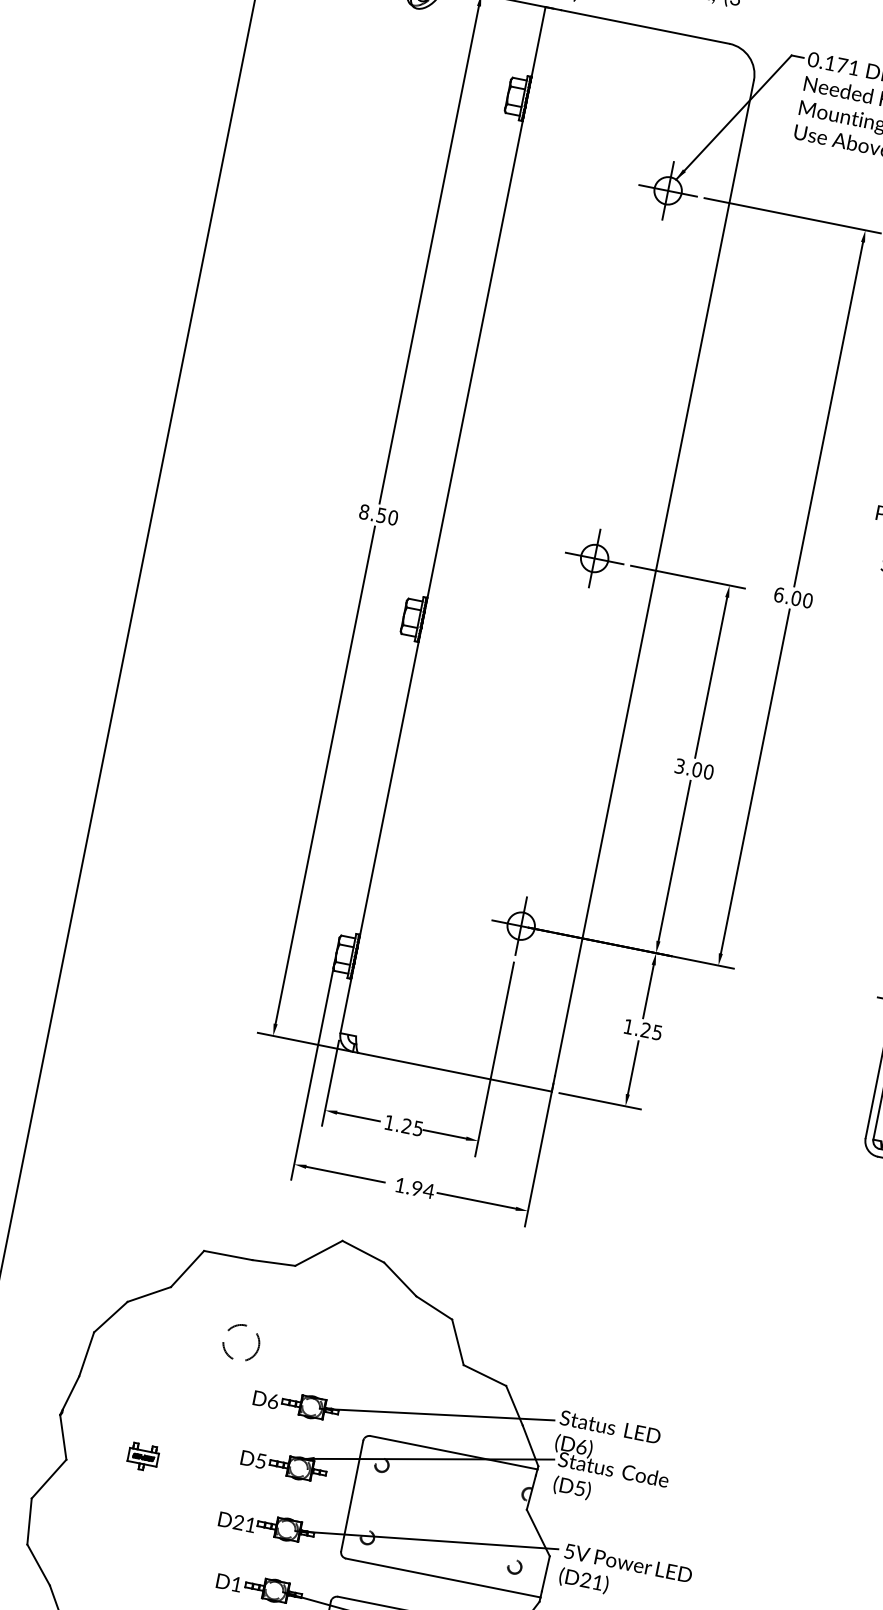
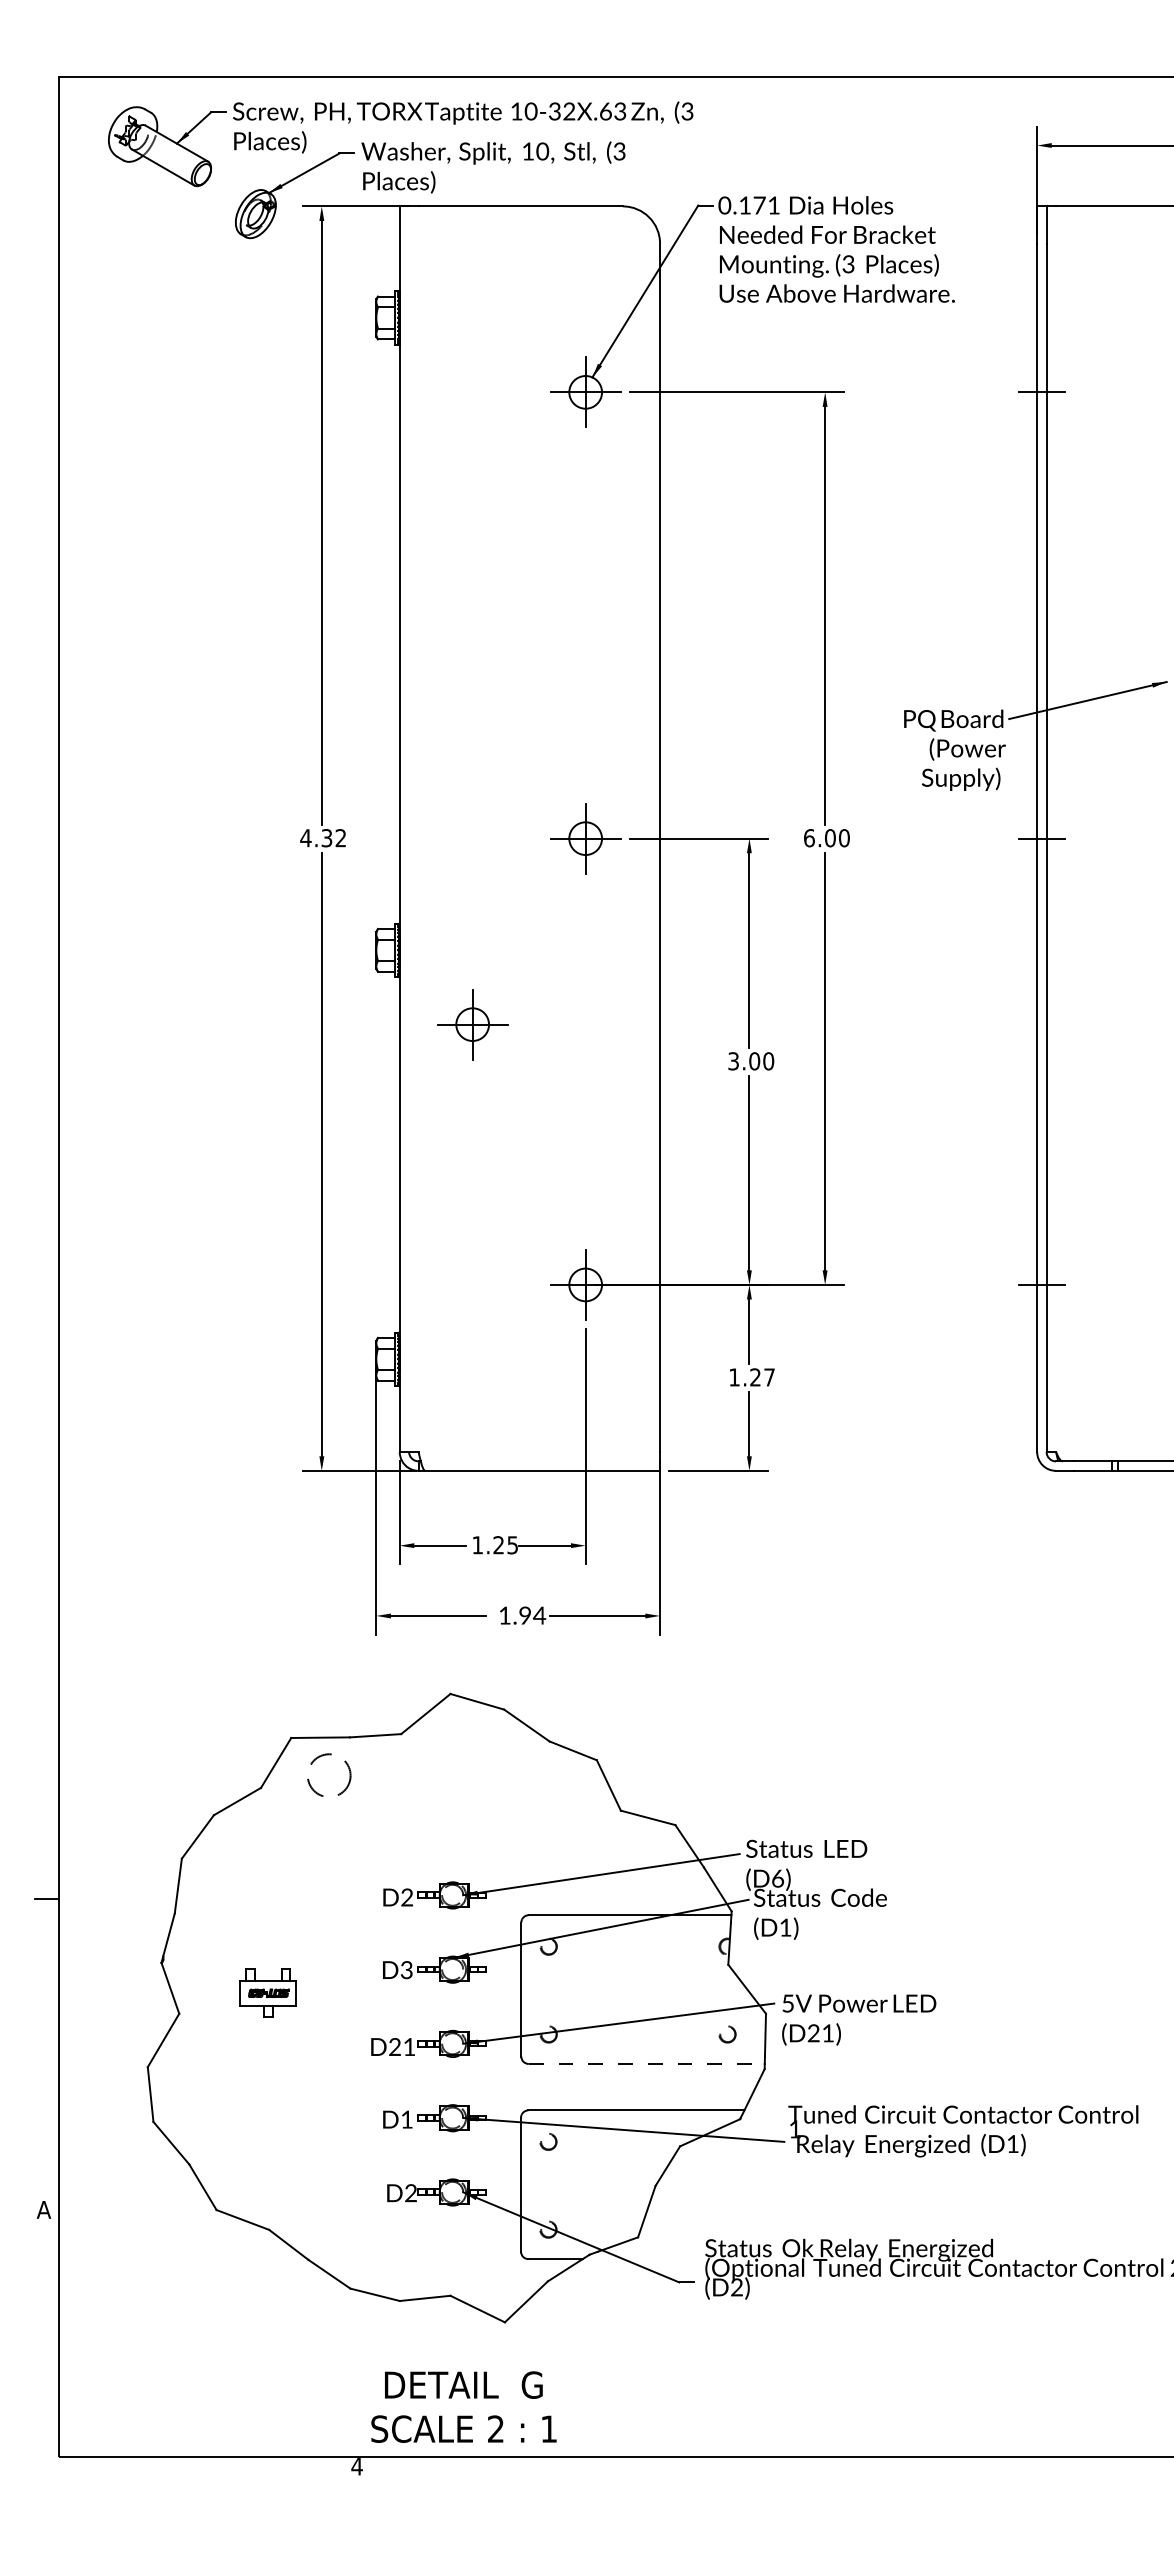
text: (378, 515) -> (323, 838), 8.50 -> 4.32
part: (470, 692) -> (472, 1024), added
text: (657, 1032) -> (769, 1377), 1.25 -> 1.27
circle: (241, 1342) -> (329, 1774), moved
text: (273, 1401) -> (407, 1897), D6 -> D2
part: (143, 1456) -> (268, 1992), size x1.6
text: (260, 1461) -> (406, 1970), D5 -> D3
text: (580, 1488) -> (785, 1927), (D5) -> (D1)
line: (443, 1577) -> (647, 2063), solid -> dashed

